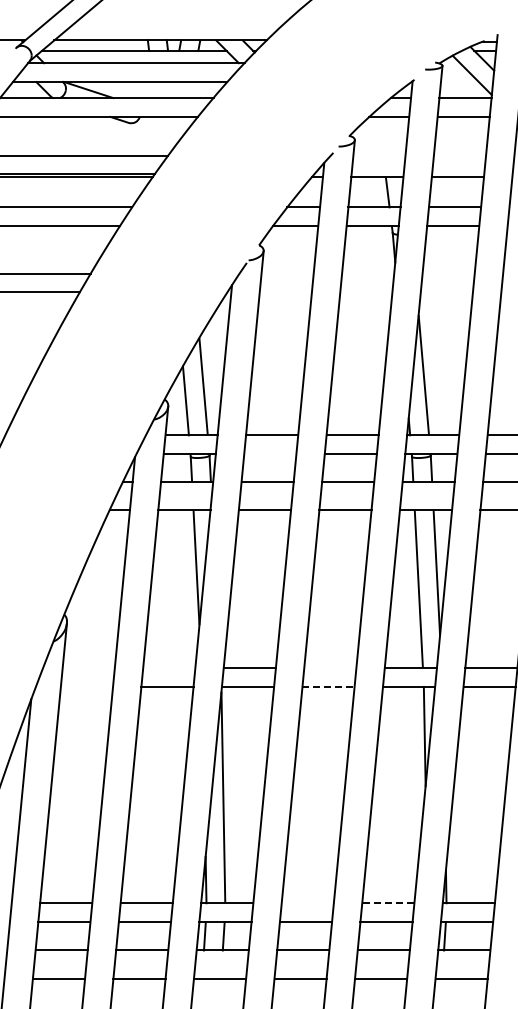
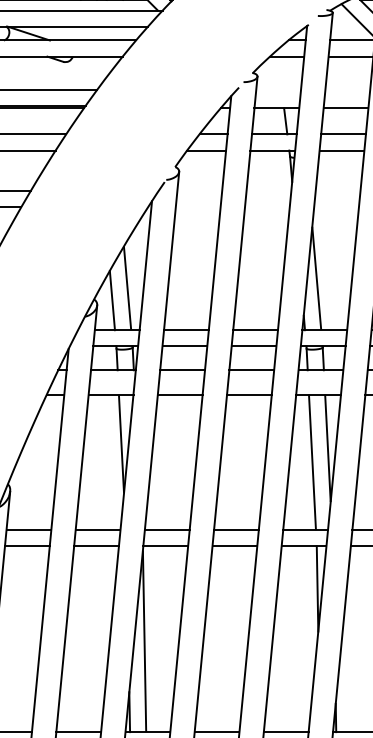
line: (270, 454) -> (185, 346), added
line: (88, 668) -> (28, 530), added
line: (169, 668) -> (98, 530), added
line: (330, 668) -> (236, 530), added
line: (86, 686) -> (26, 545), added
line: (329, 686) -> (235, 545), dashed -> solid
line: (307, 903) -> (216, 732), added
line: (387, 903) -> (285, 732), dashed -> solid

